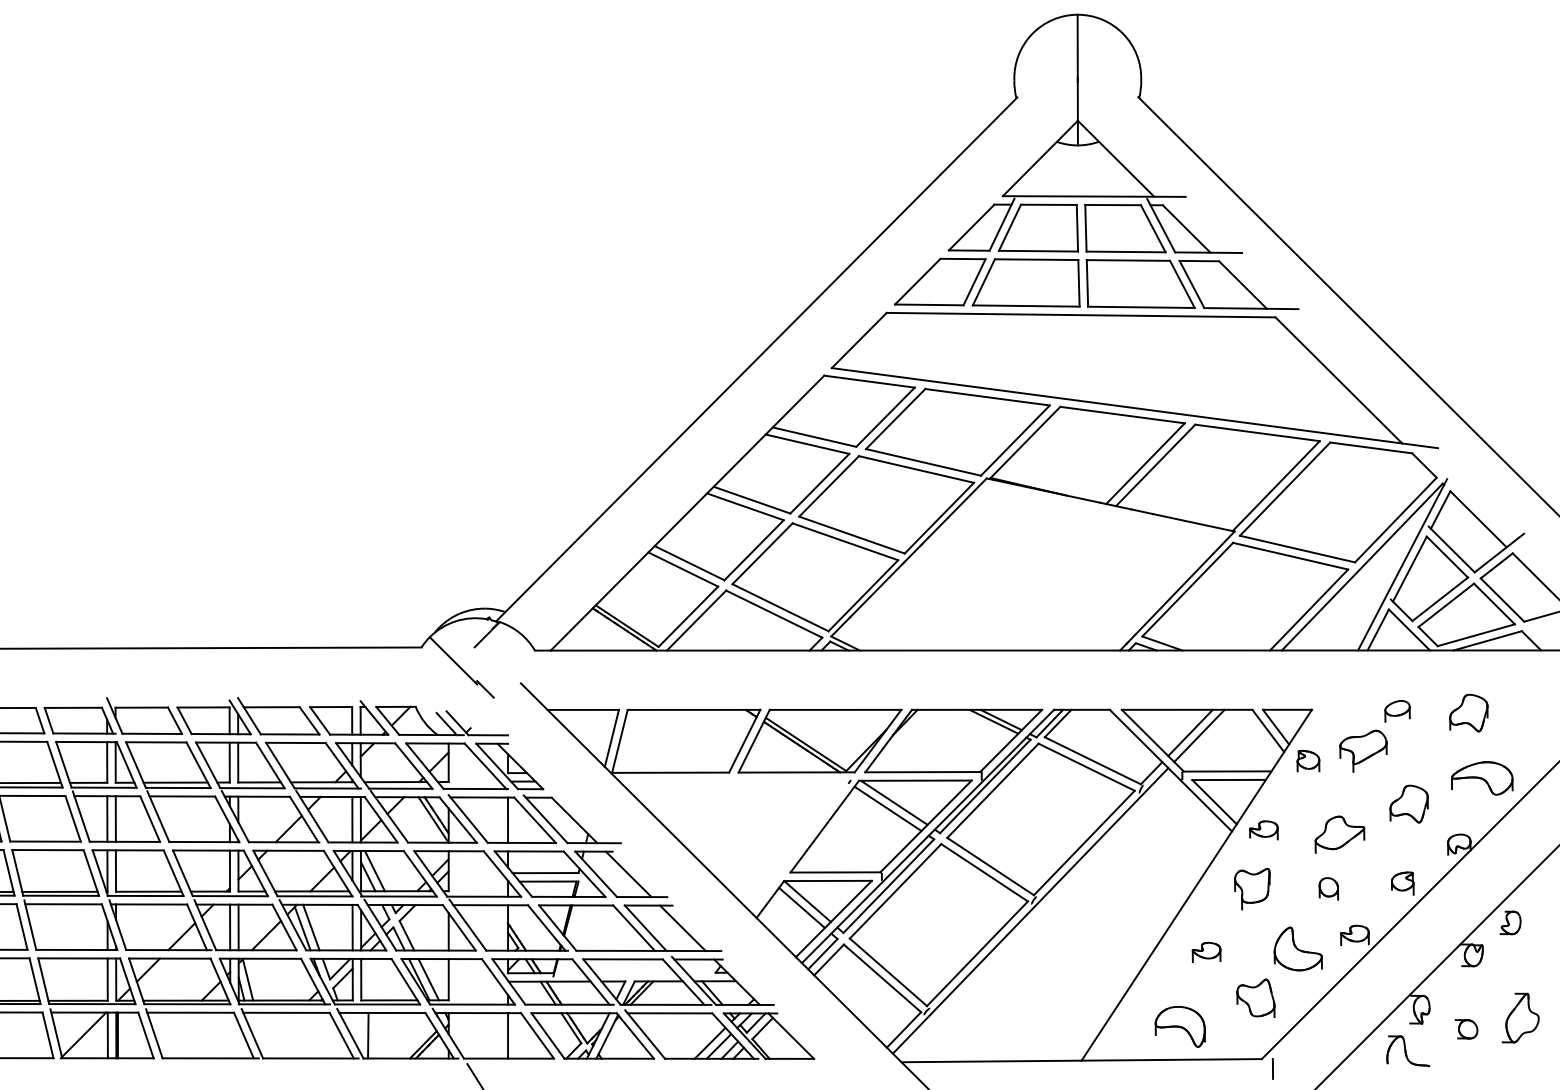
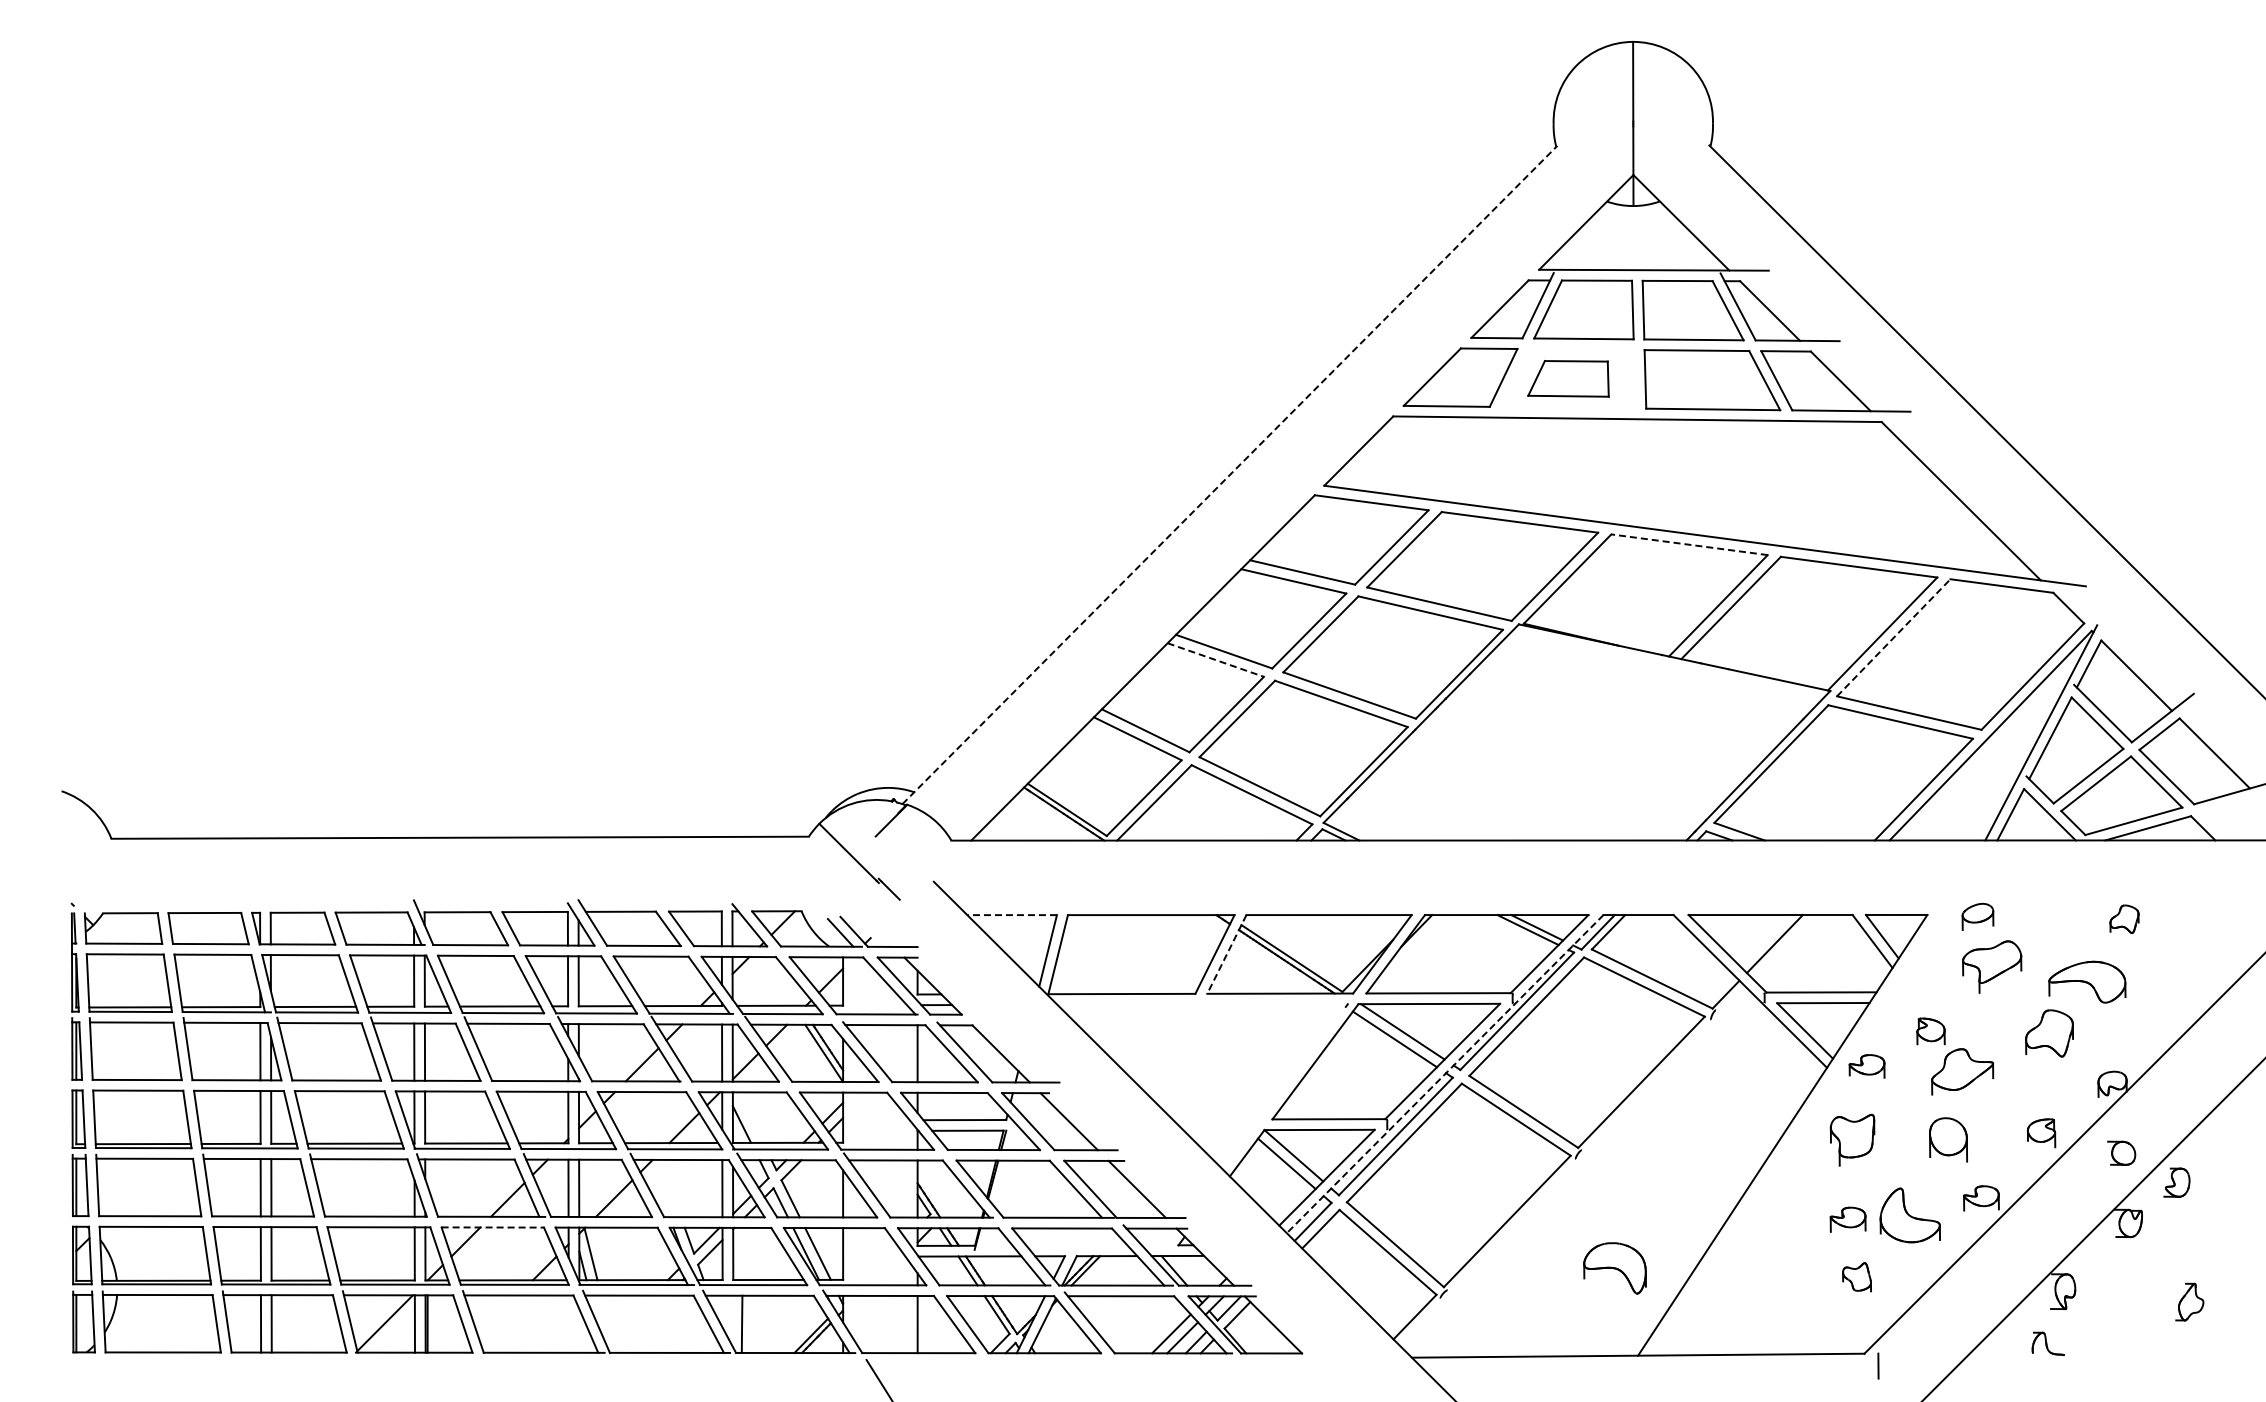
part: (1026, 282) -> (1568, 378), size x0.6
line: (757, 359) -> (1230, 474), solid -> dashed
line: (1122, 414) -> (1689, 544), solid -> dashed
line: (1284, 488) -> (1893, 637), solid -> dashed
line: (745, 507) -> (1215, 660), solid -> dashed
line: (583, 710) -> (1012, 915), solid -> dashed
part: (1397, 711) -> (1977, 916), moved
part: (1468, 713) -> (2124, 919), size x0.6
line: (1198, 735) -> (1785, 947), removed
line: (753, 741) -> (1226, 954), solid -> dashed
part: (1308, 761) -> (1930, 1031), moved
part: (1482, 777) -> (2087, 981), moved
line: (927, 836) -> (1444, 1074), solid -> dashed
line: (374, 871) -> (749, 1117), removed
part: (1328, 888) -> (1948, 1139), size x1.6
line: (1030, 910) -> (1574, 1167), removed
line: (311, 927) -> (670, 1188), removed
line: (302, 928) -> (659, 1189), removed
part: (1206, 952) -> (1847, 1219), moved
line: (170, 958) -> (493, 1227), solid -> dashed
part: (1255, 997) -> (1856, 1276), size x0.6
part: (1520, 1017) -> (2189, 1301), size x0.6
part: (1179, 1027) -> (1614, 1268), moved
part: (1466, 1028) -> (2121, 1152), moved
part: (1408, 1050) -> (2048, 1343), size x0.6

